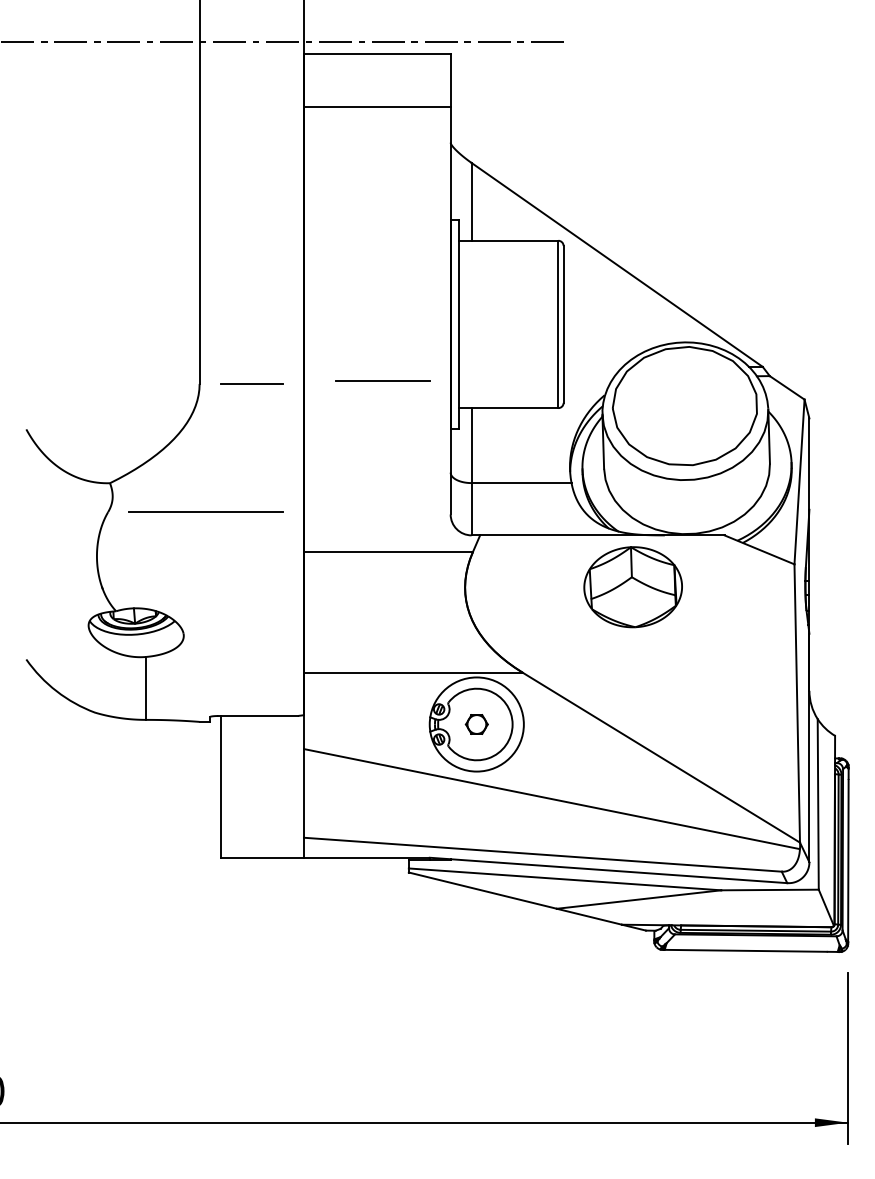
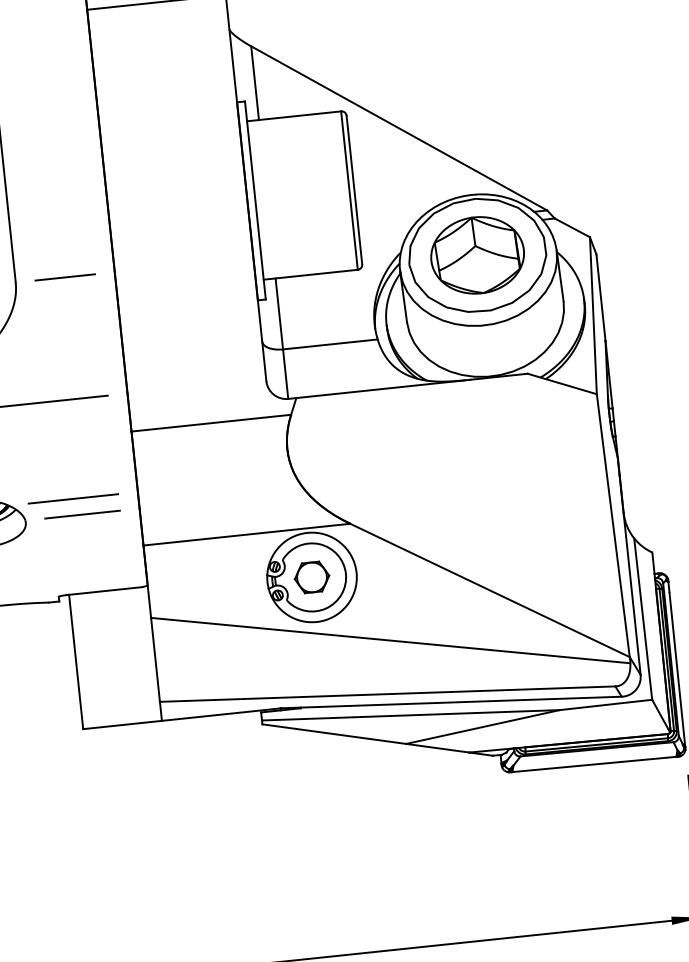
line: (382, 380) -> (72, 498), moved
part: (632, 587) -> (477, 255), moved
line: (243, 633) -> (82, 514), added
part: (476, 724) -> (311, 577), size x1.67

